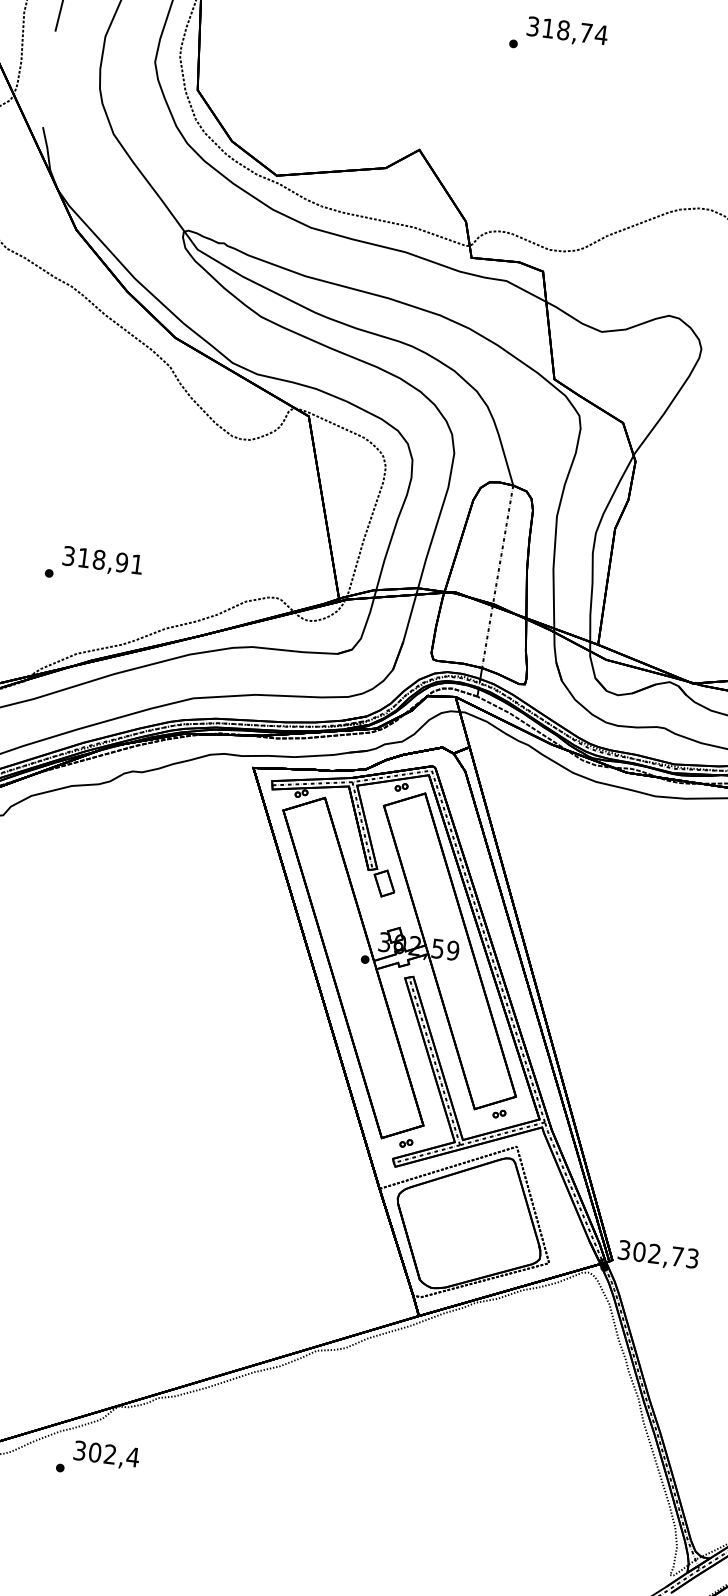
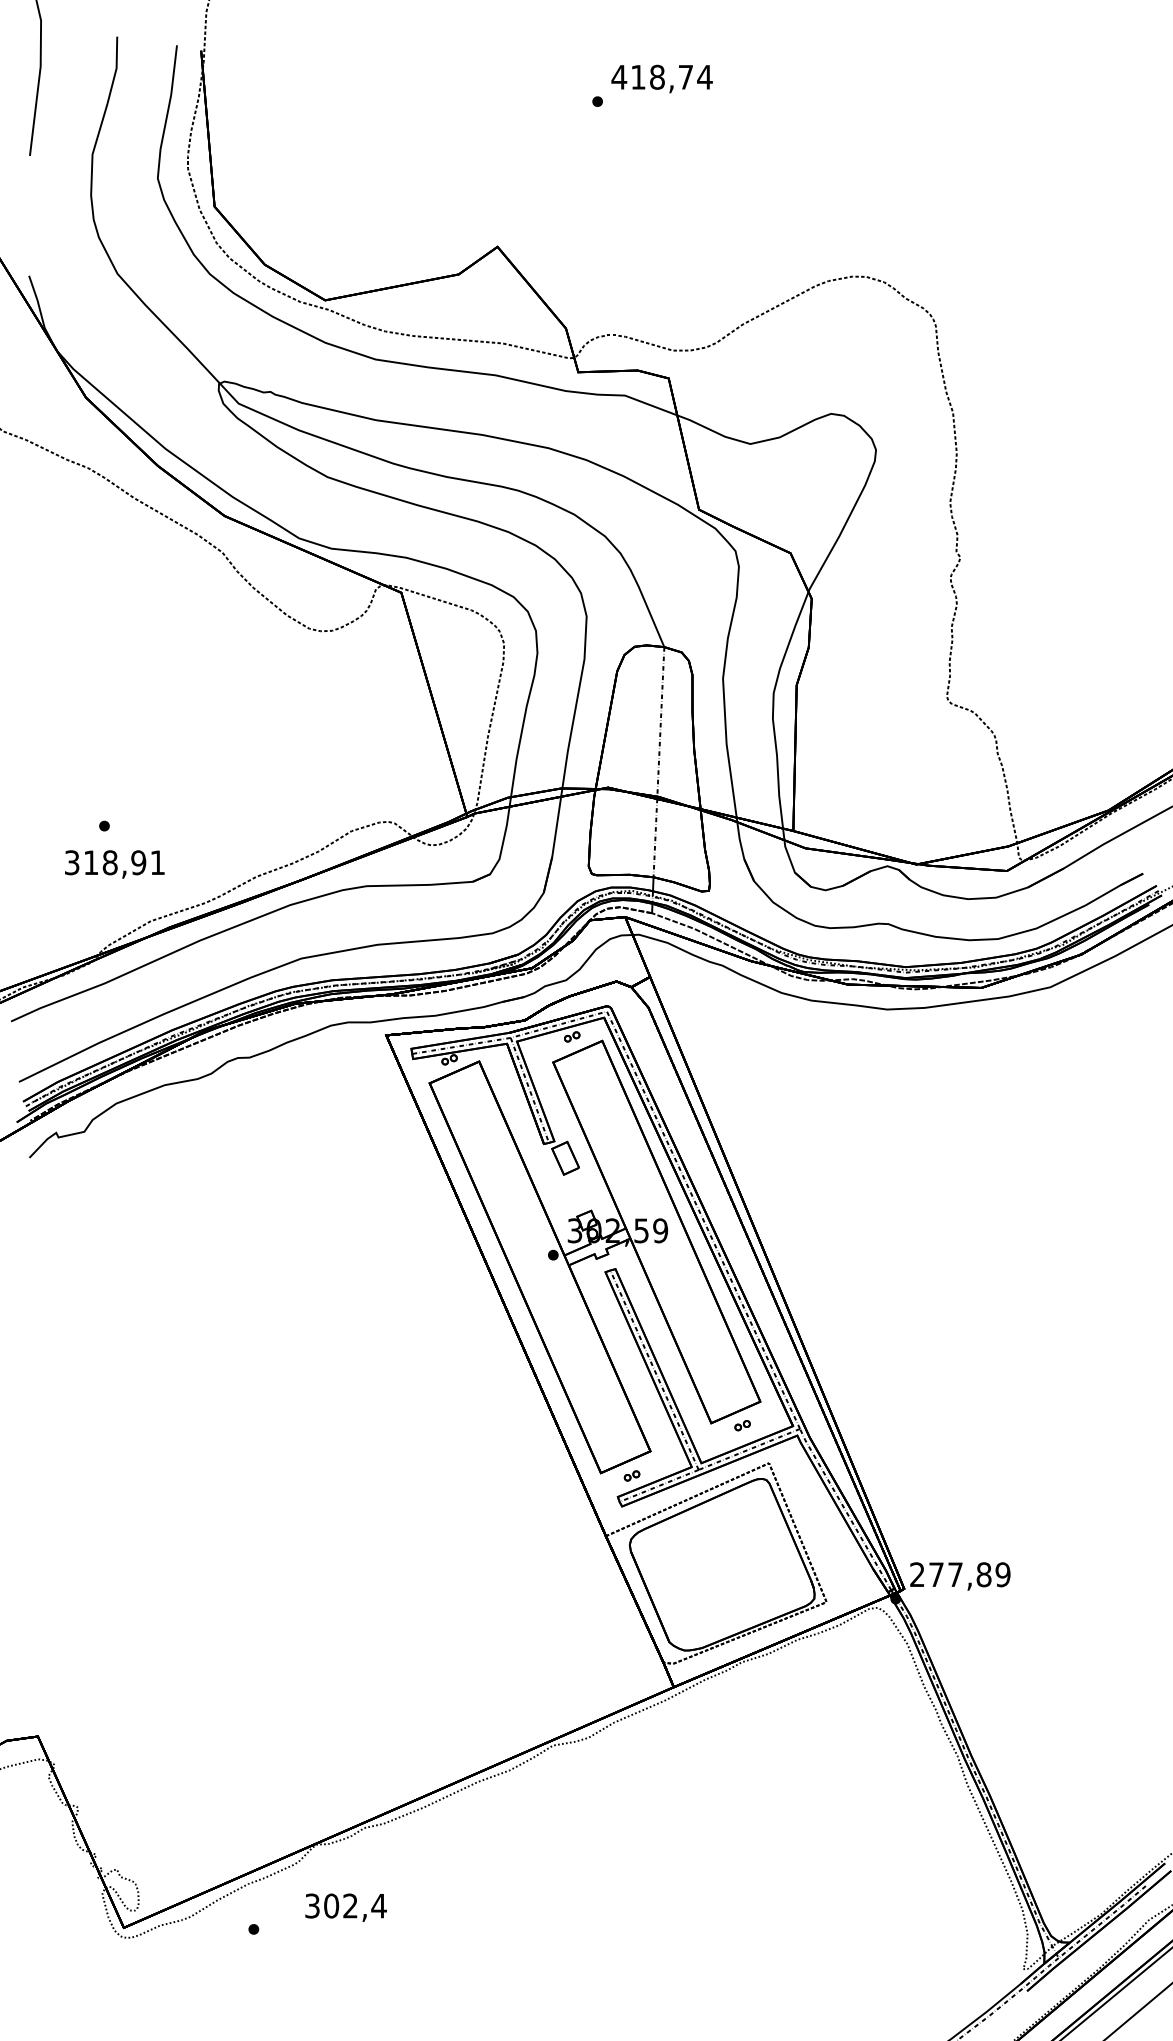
text: (533, 25) -> (619, 76), 318,74 -> 418,74
text: (102, 561) -> (114, 864), moved
text: (658, 1254) -> (960, 1574), 302,73 -> 277,89
text: (106, 1455) -> (345, 1907), moved

